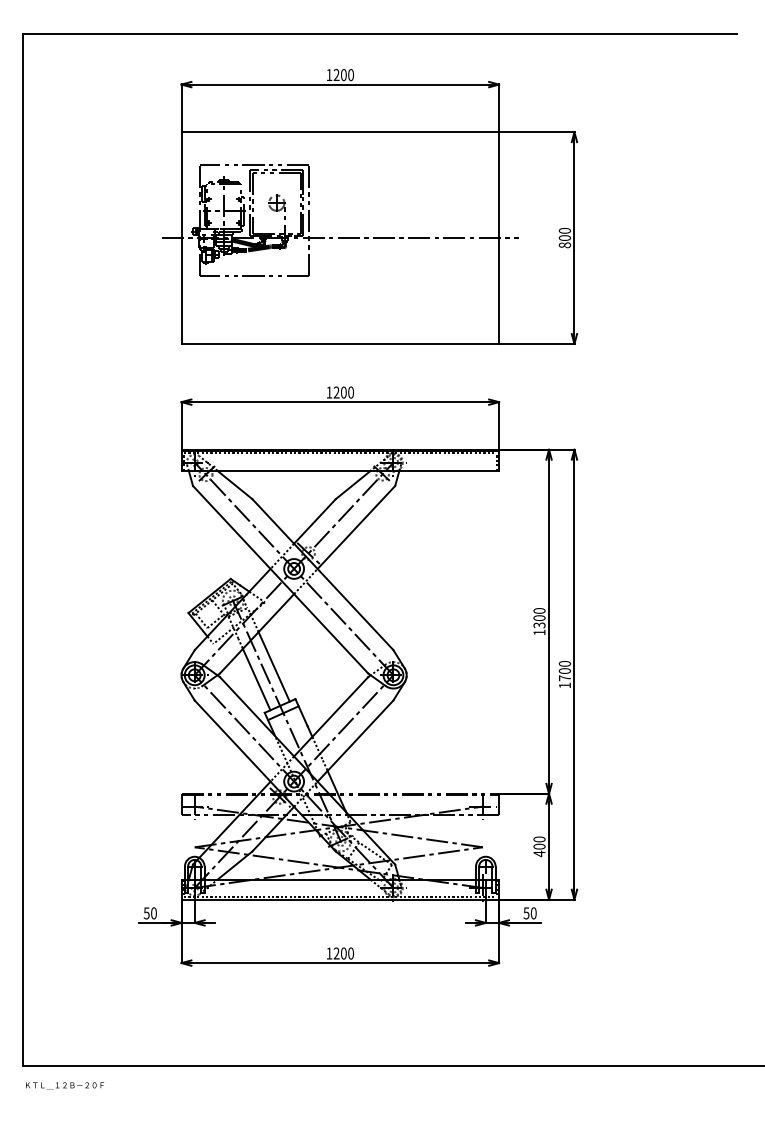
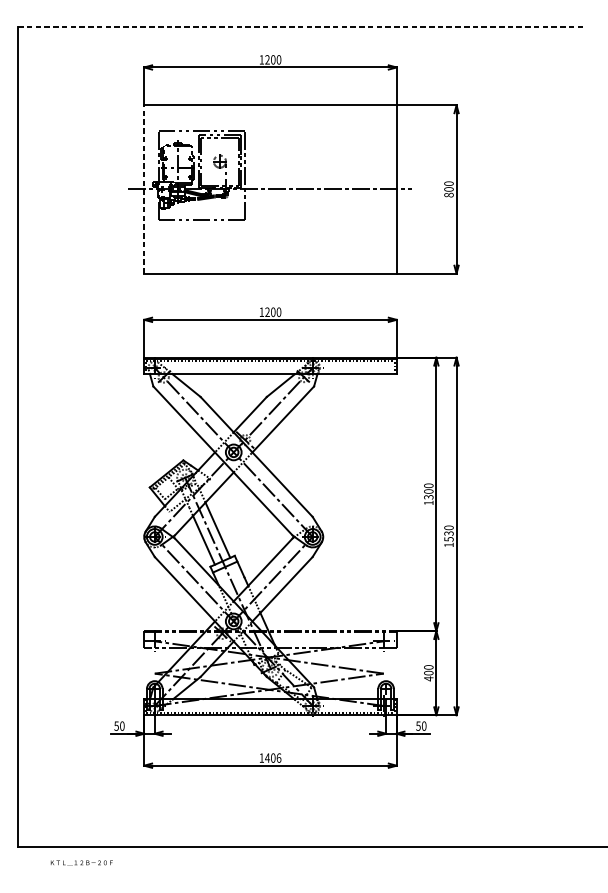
line: (380, 33) -> (302, 26), solid -> dashed
line: (181, 238) -> (144, 189), solid -> dashed
text: (564, 674) -> (448, 536), 1700 -> 1530
text: (343, 953) -> (273, 758), 1200 -> 1406
text: (64, 1085) -> (81, 862), moved

